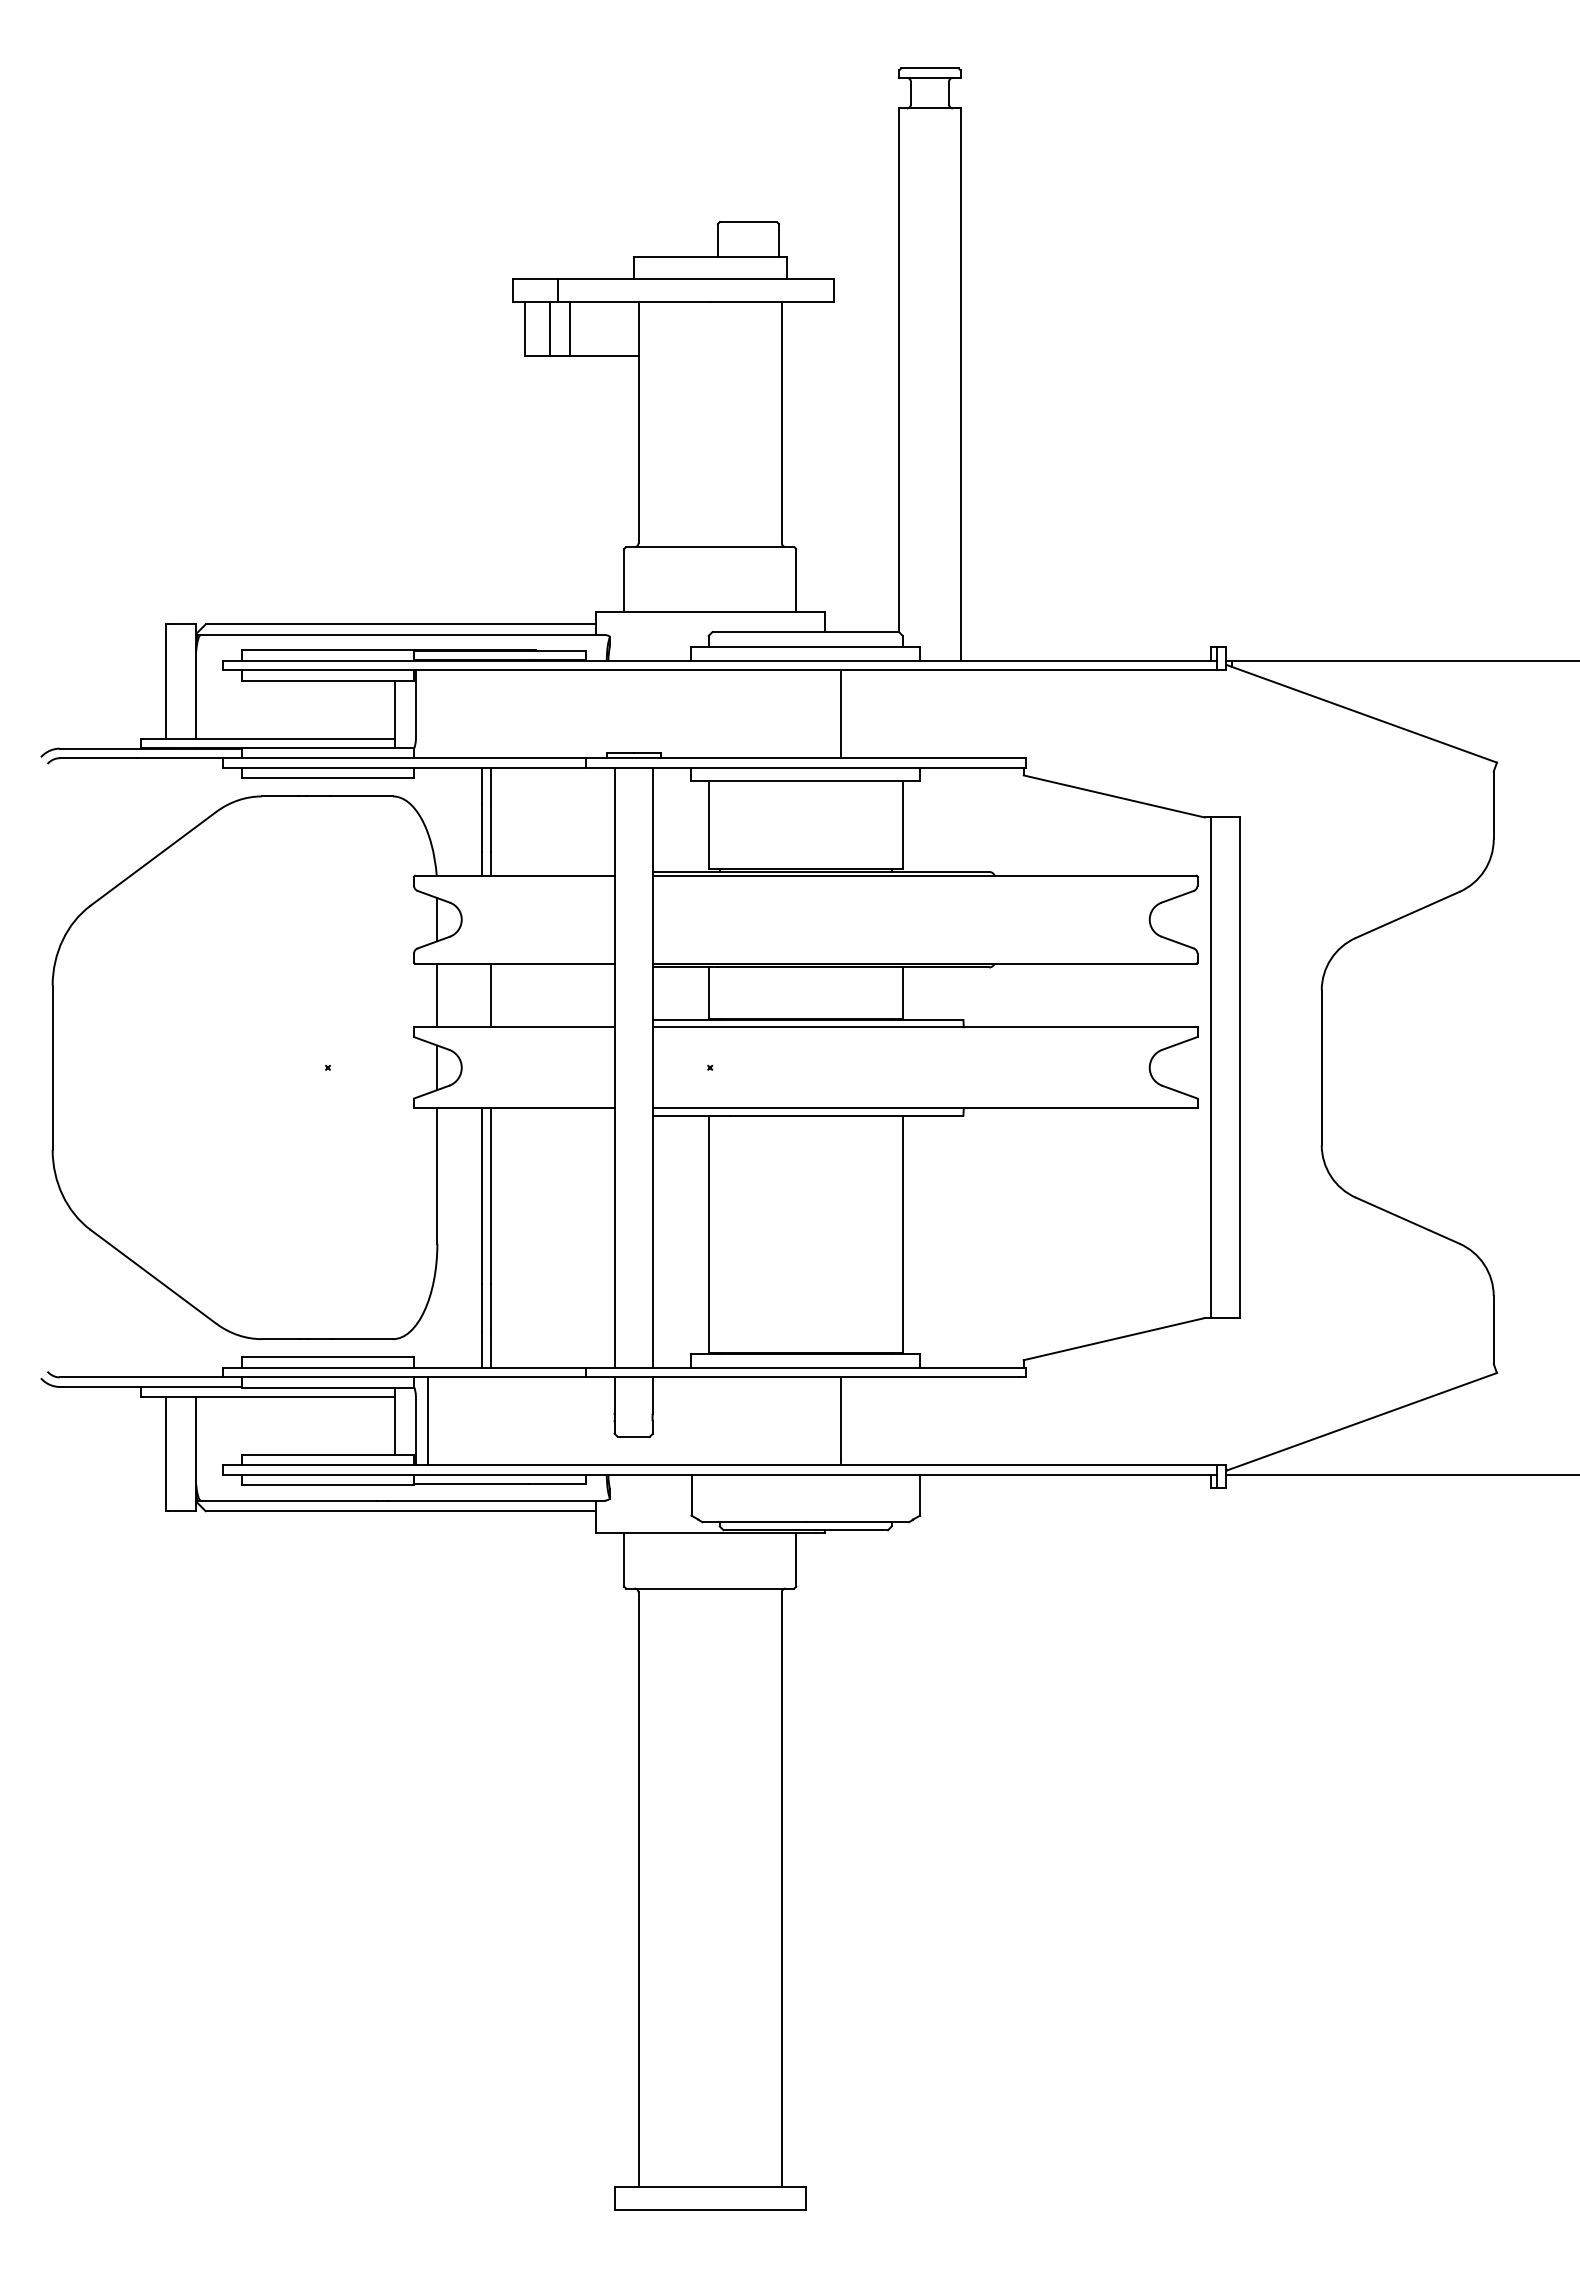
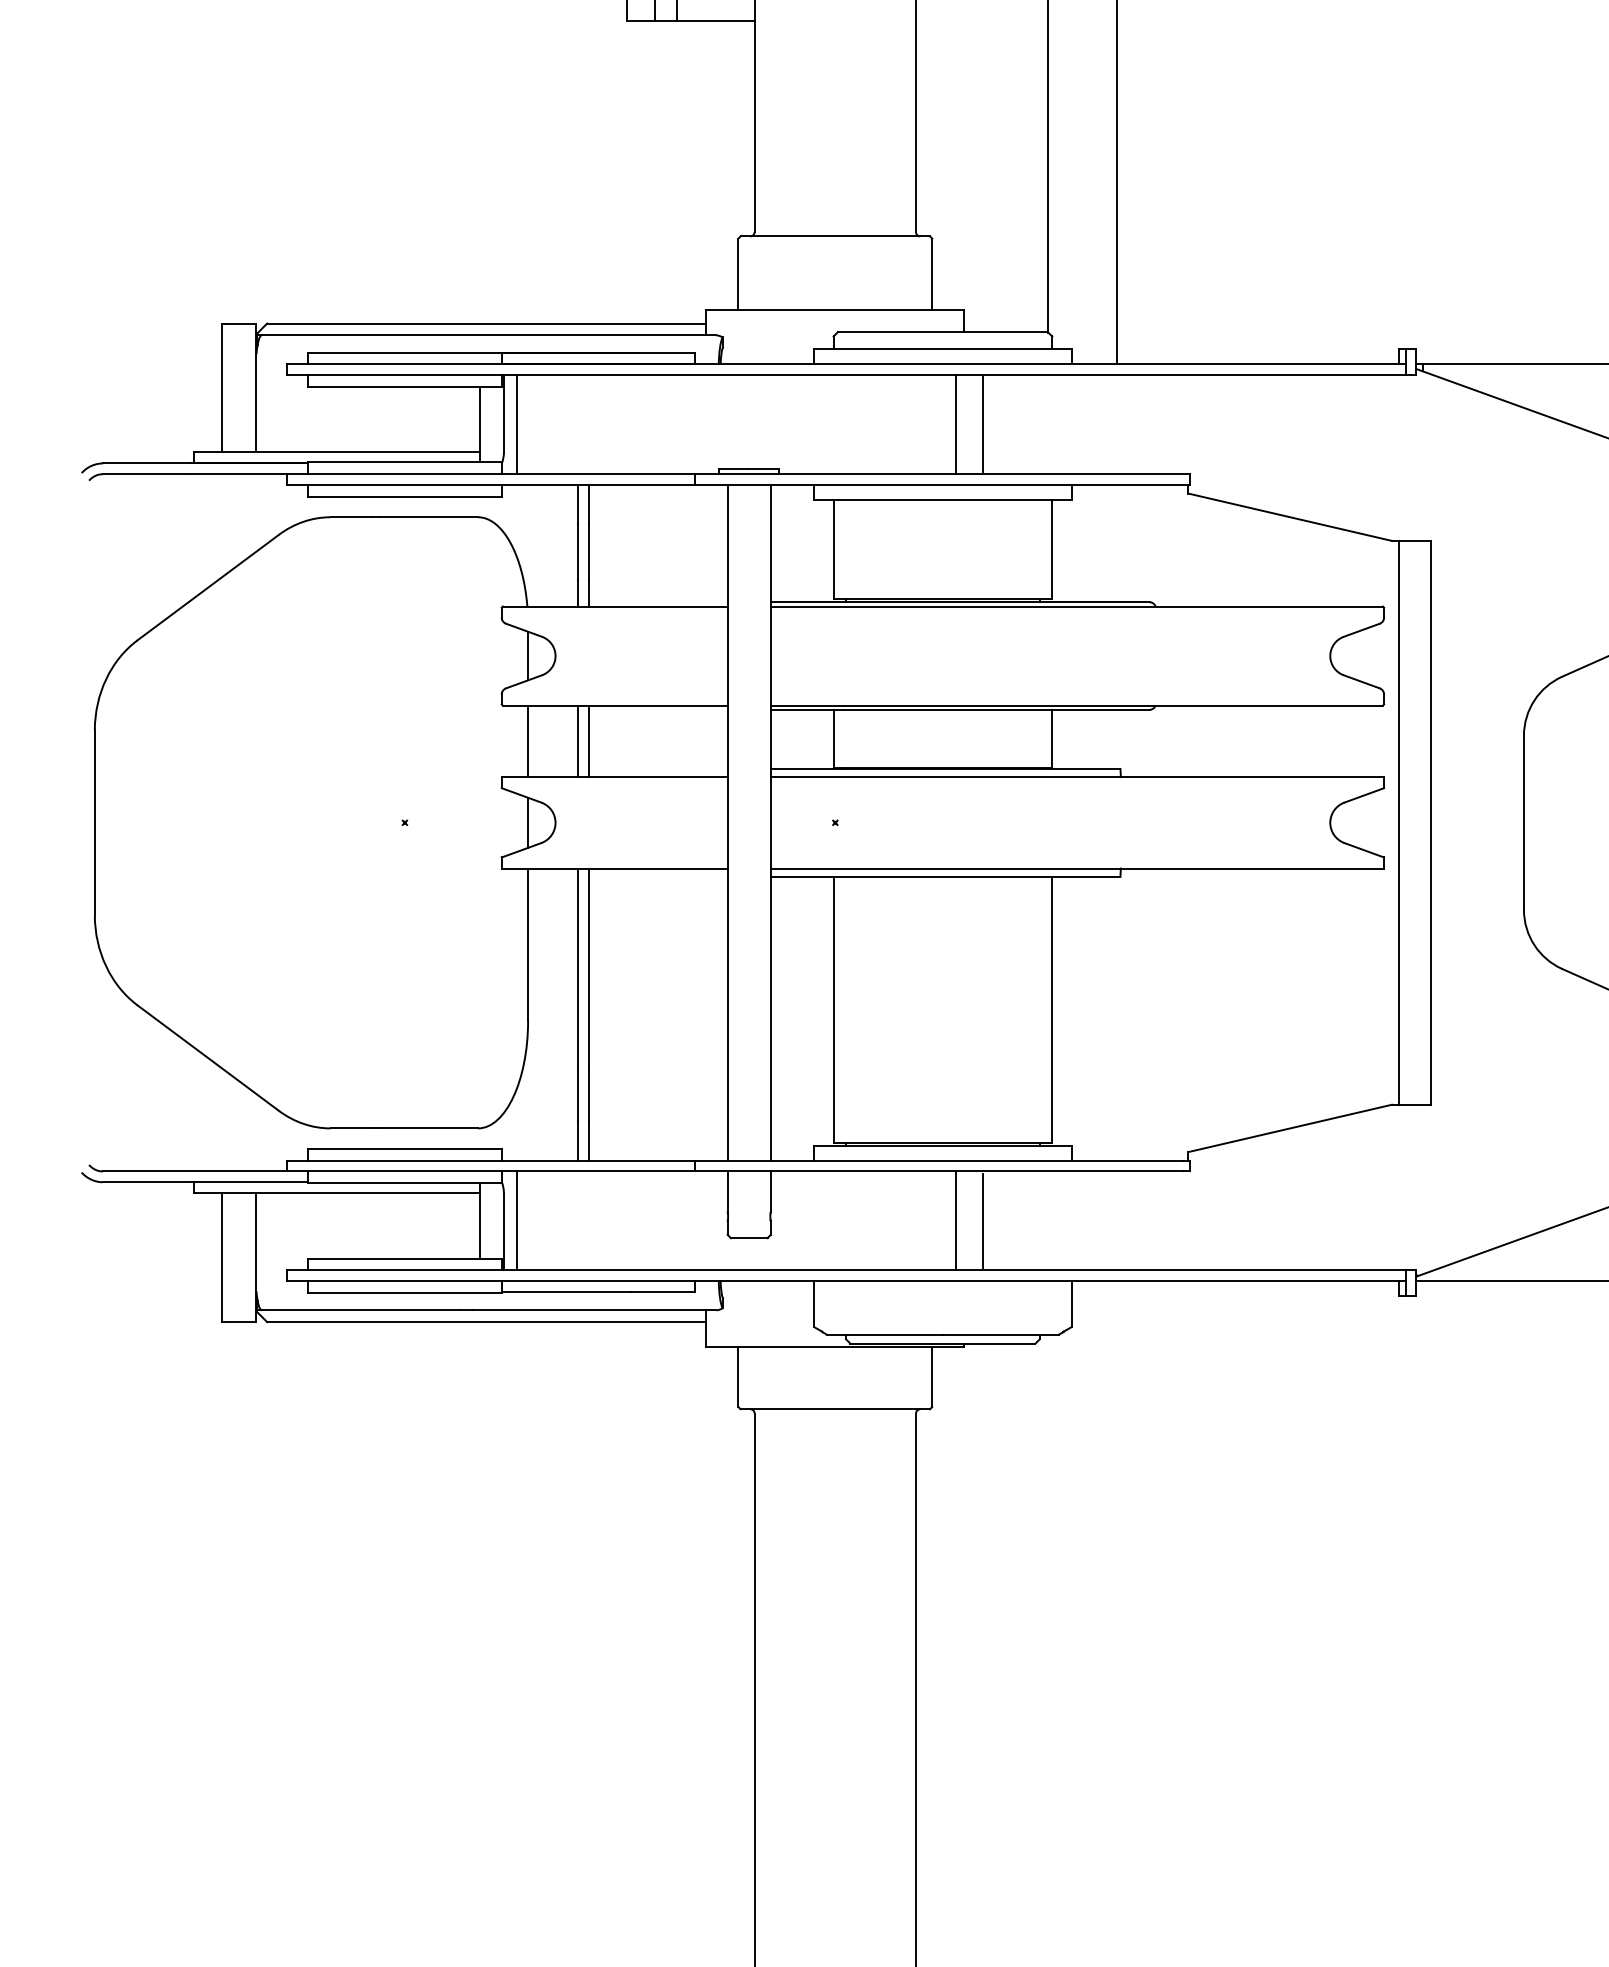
line: (427, 714) -> (516, 424), added
line: (817, 714) -> (956, 424), added
line: (481, 995) -> (577, 741), added
line: (817, 1421) -> (956, 1221), added

